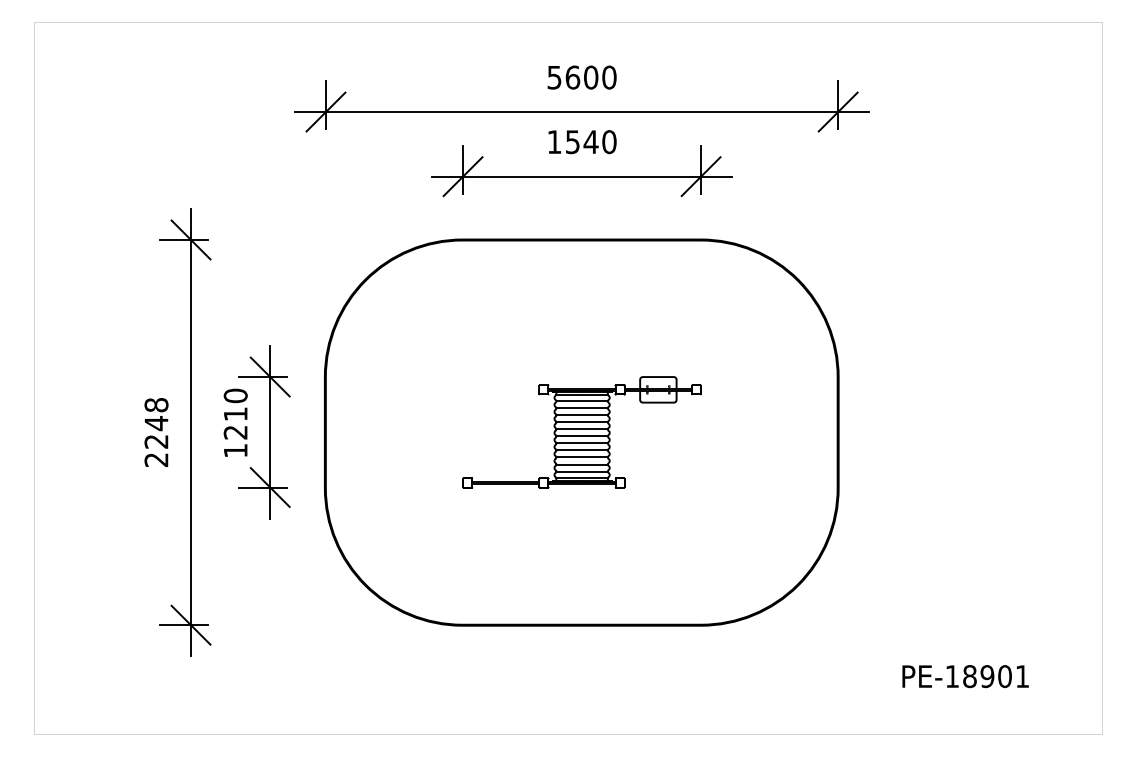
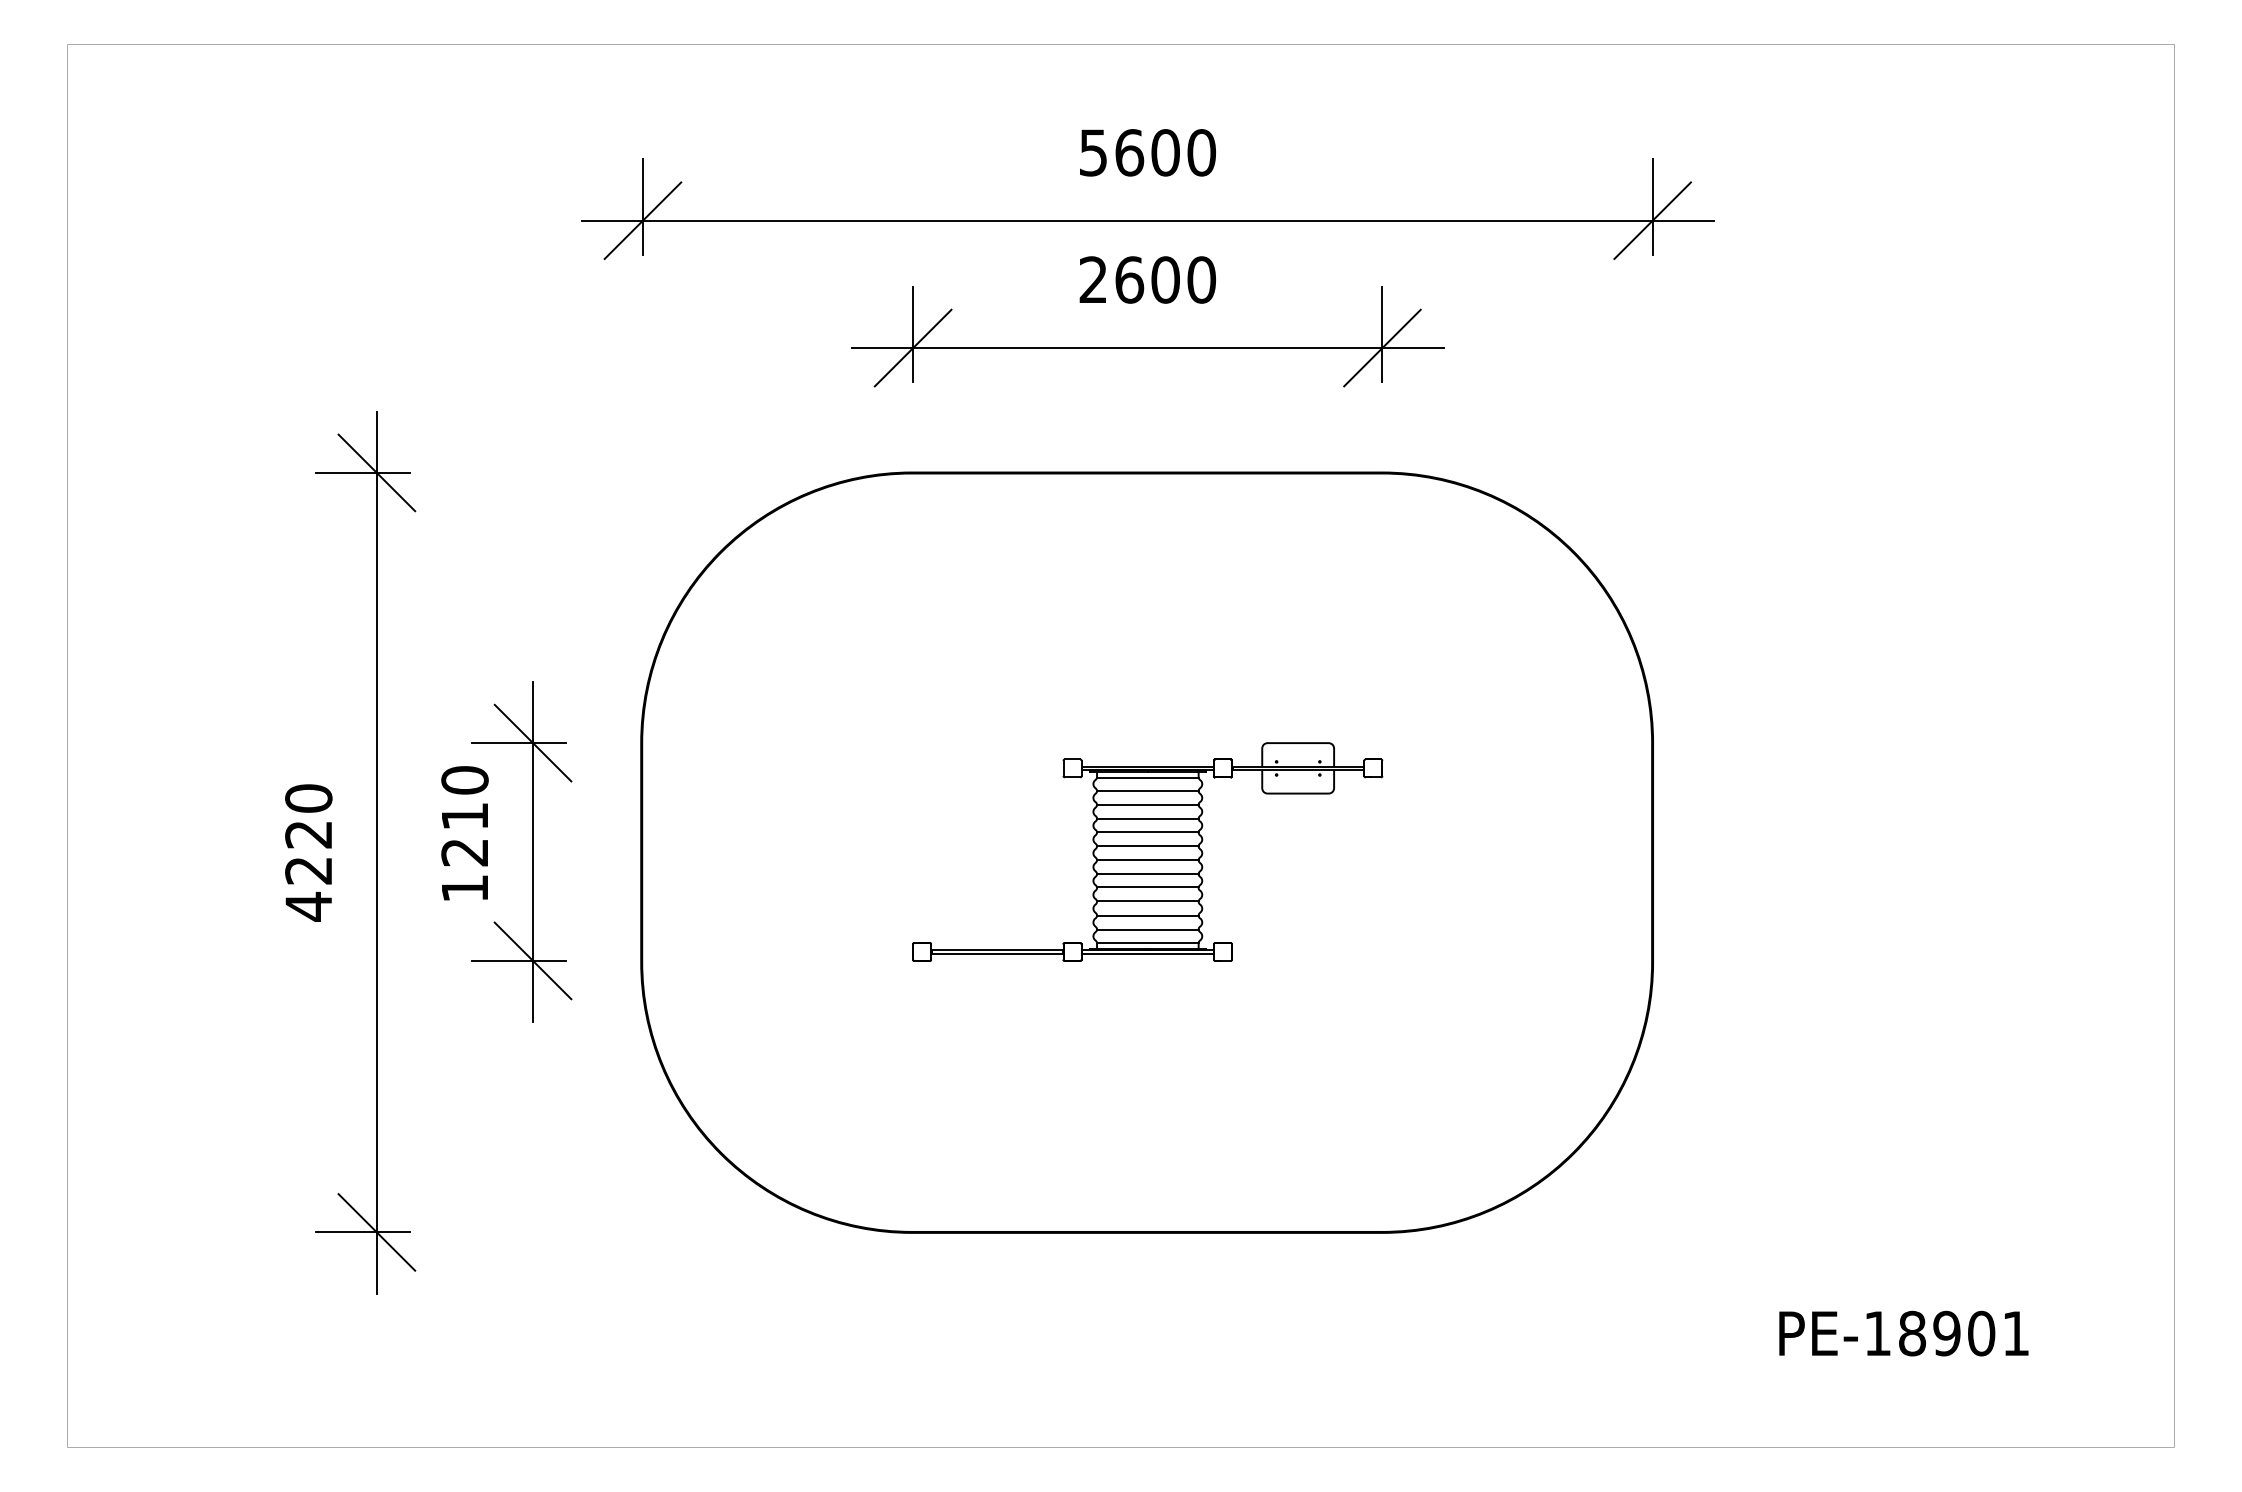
text: (572, 142) -> (1128, 280), 1540 -> 2600
text: (156, 432) -> (308, 852), 2248 -> 4220

